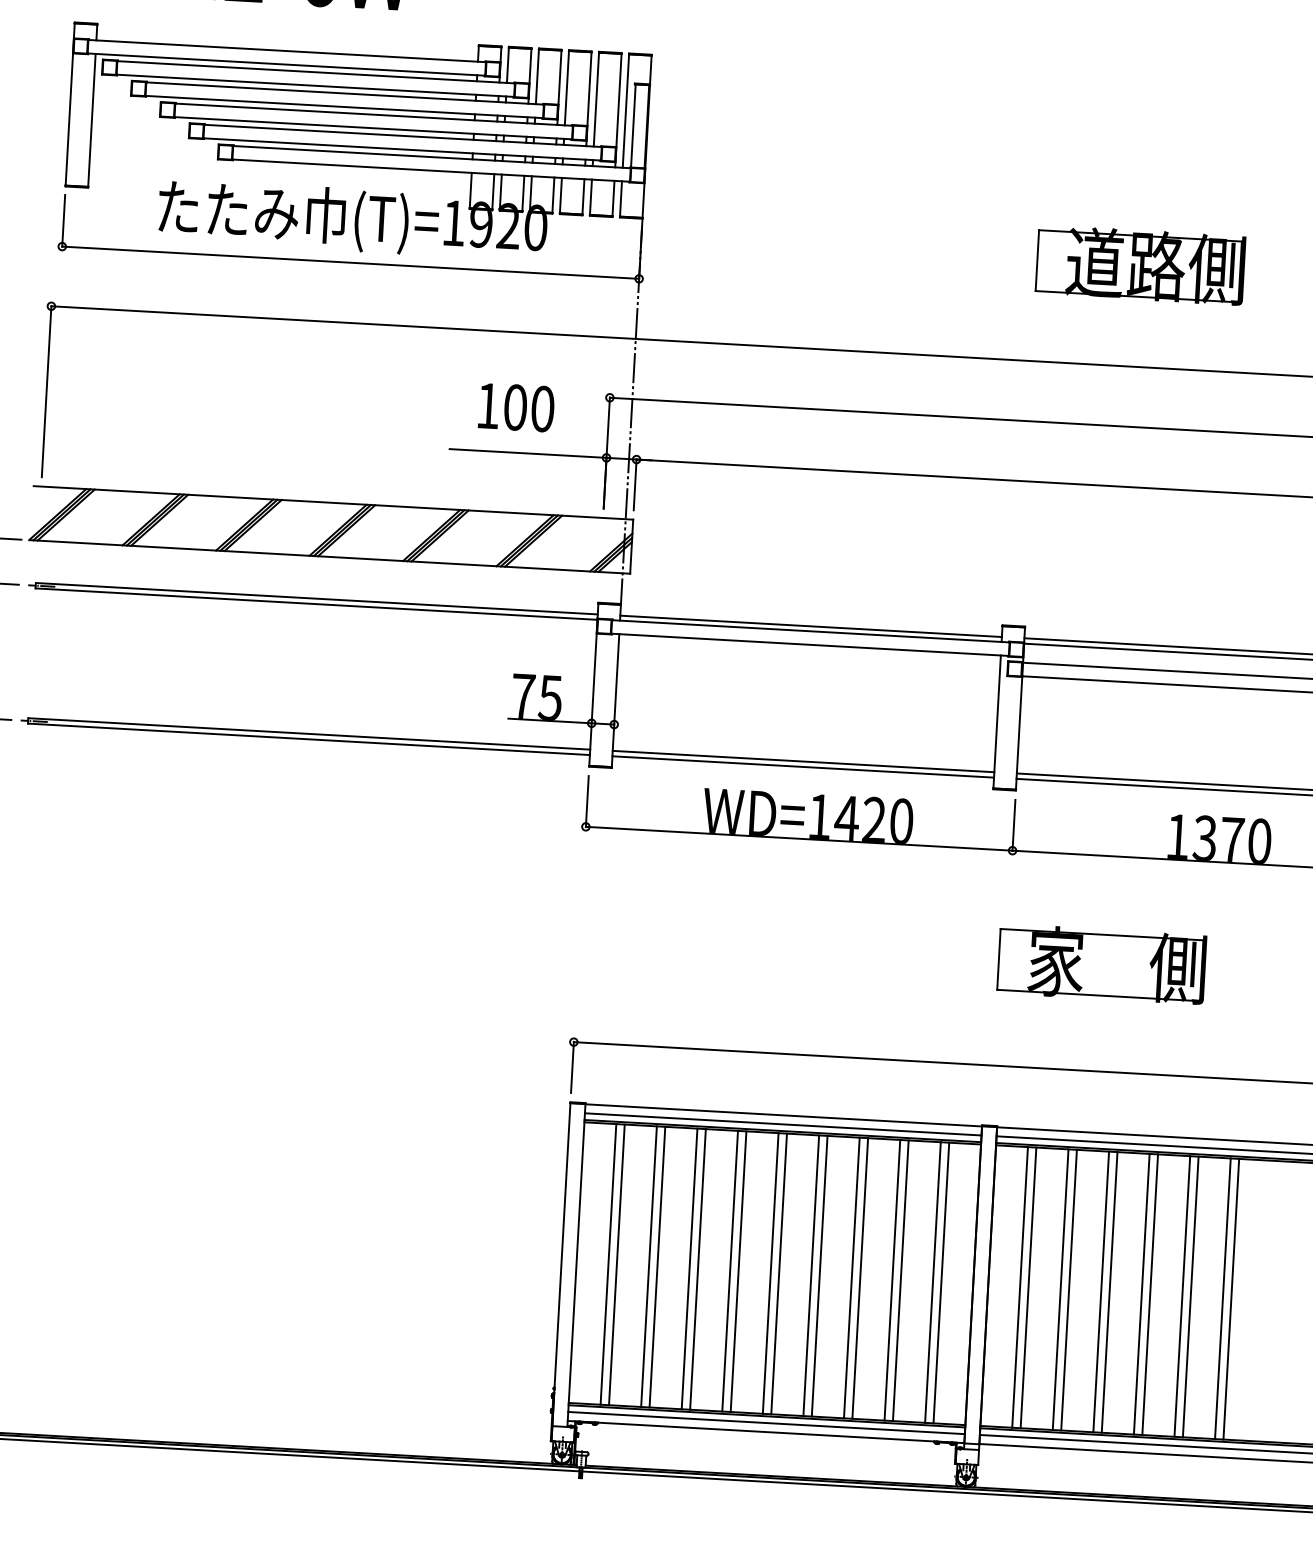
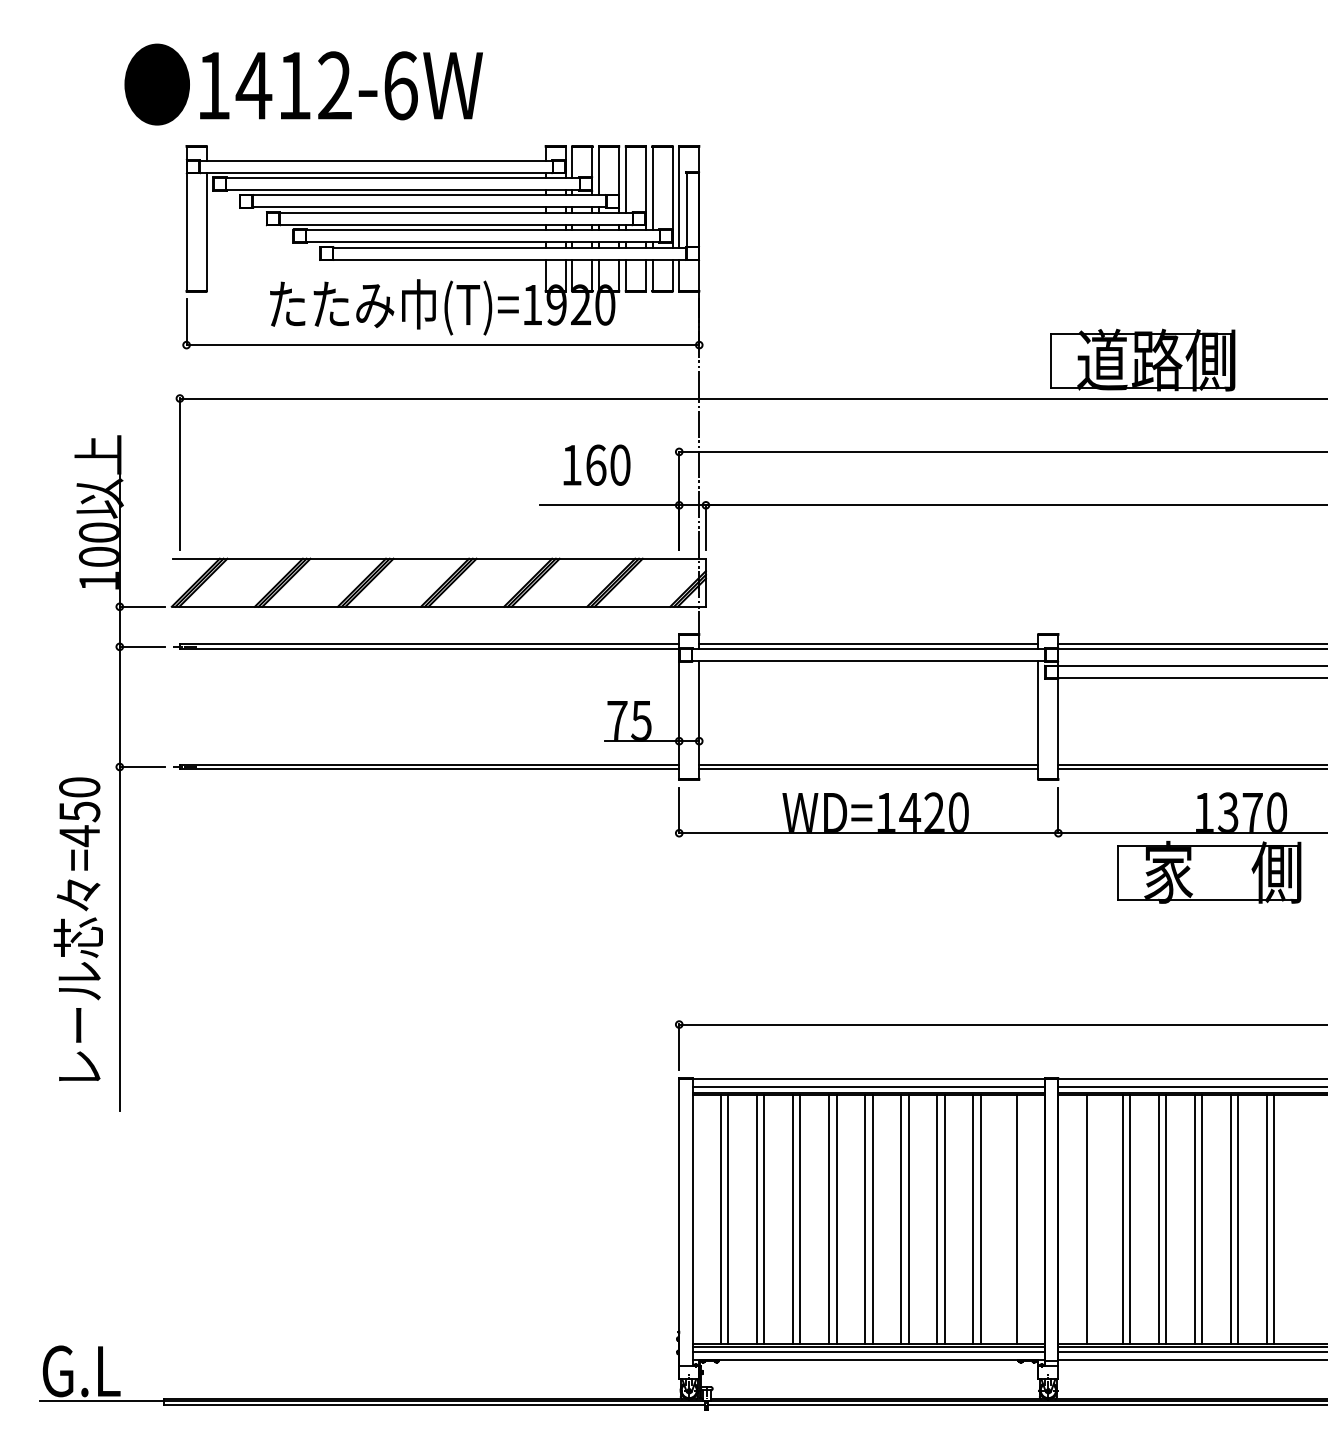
part: (1140, 264) -> (1142, 359), moved
text: (515, 406) -> (596, 464), 100 -> 160
part: (1102, 963) -> (1209, 871), moved
line: (933, 1282) -> (1009, 1219), removed
line: (1028, 1287) -> (1094, 1219), removed

